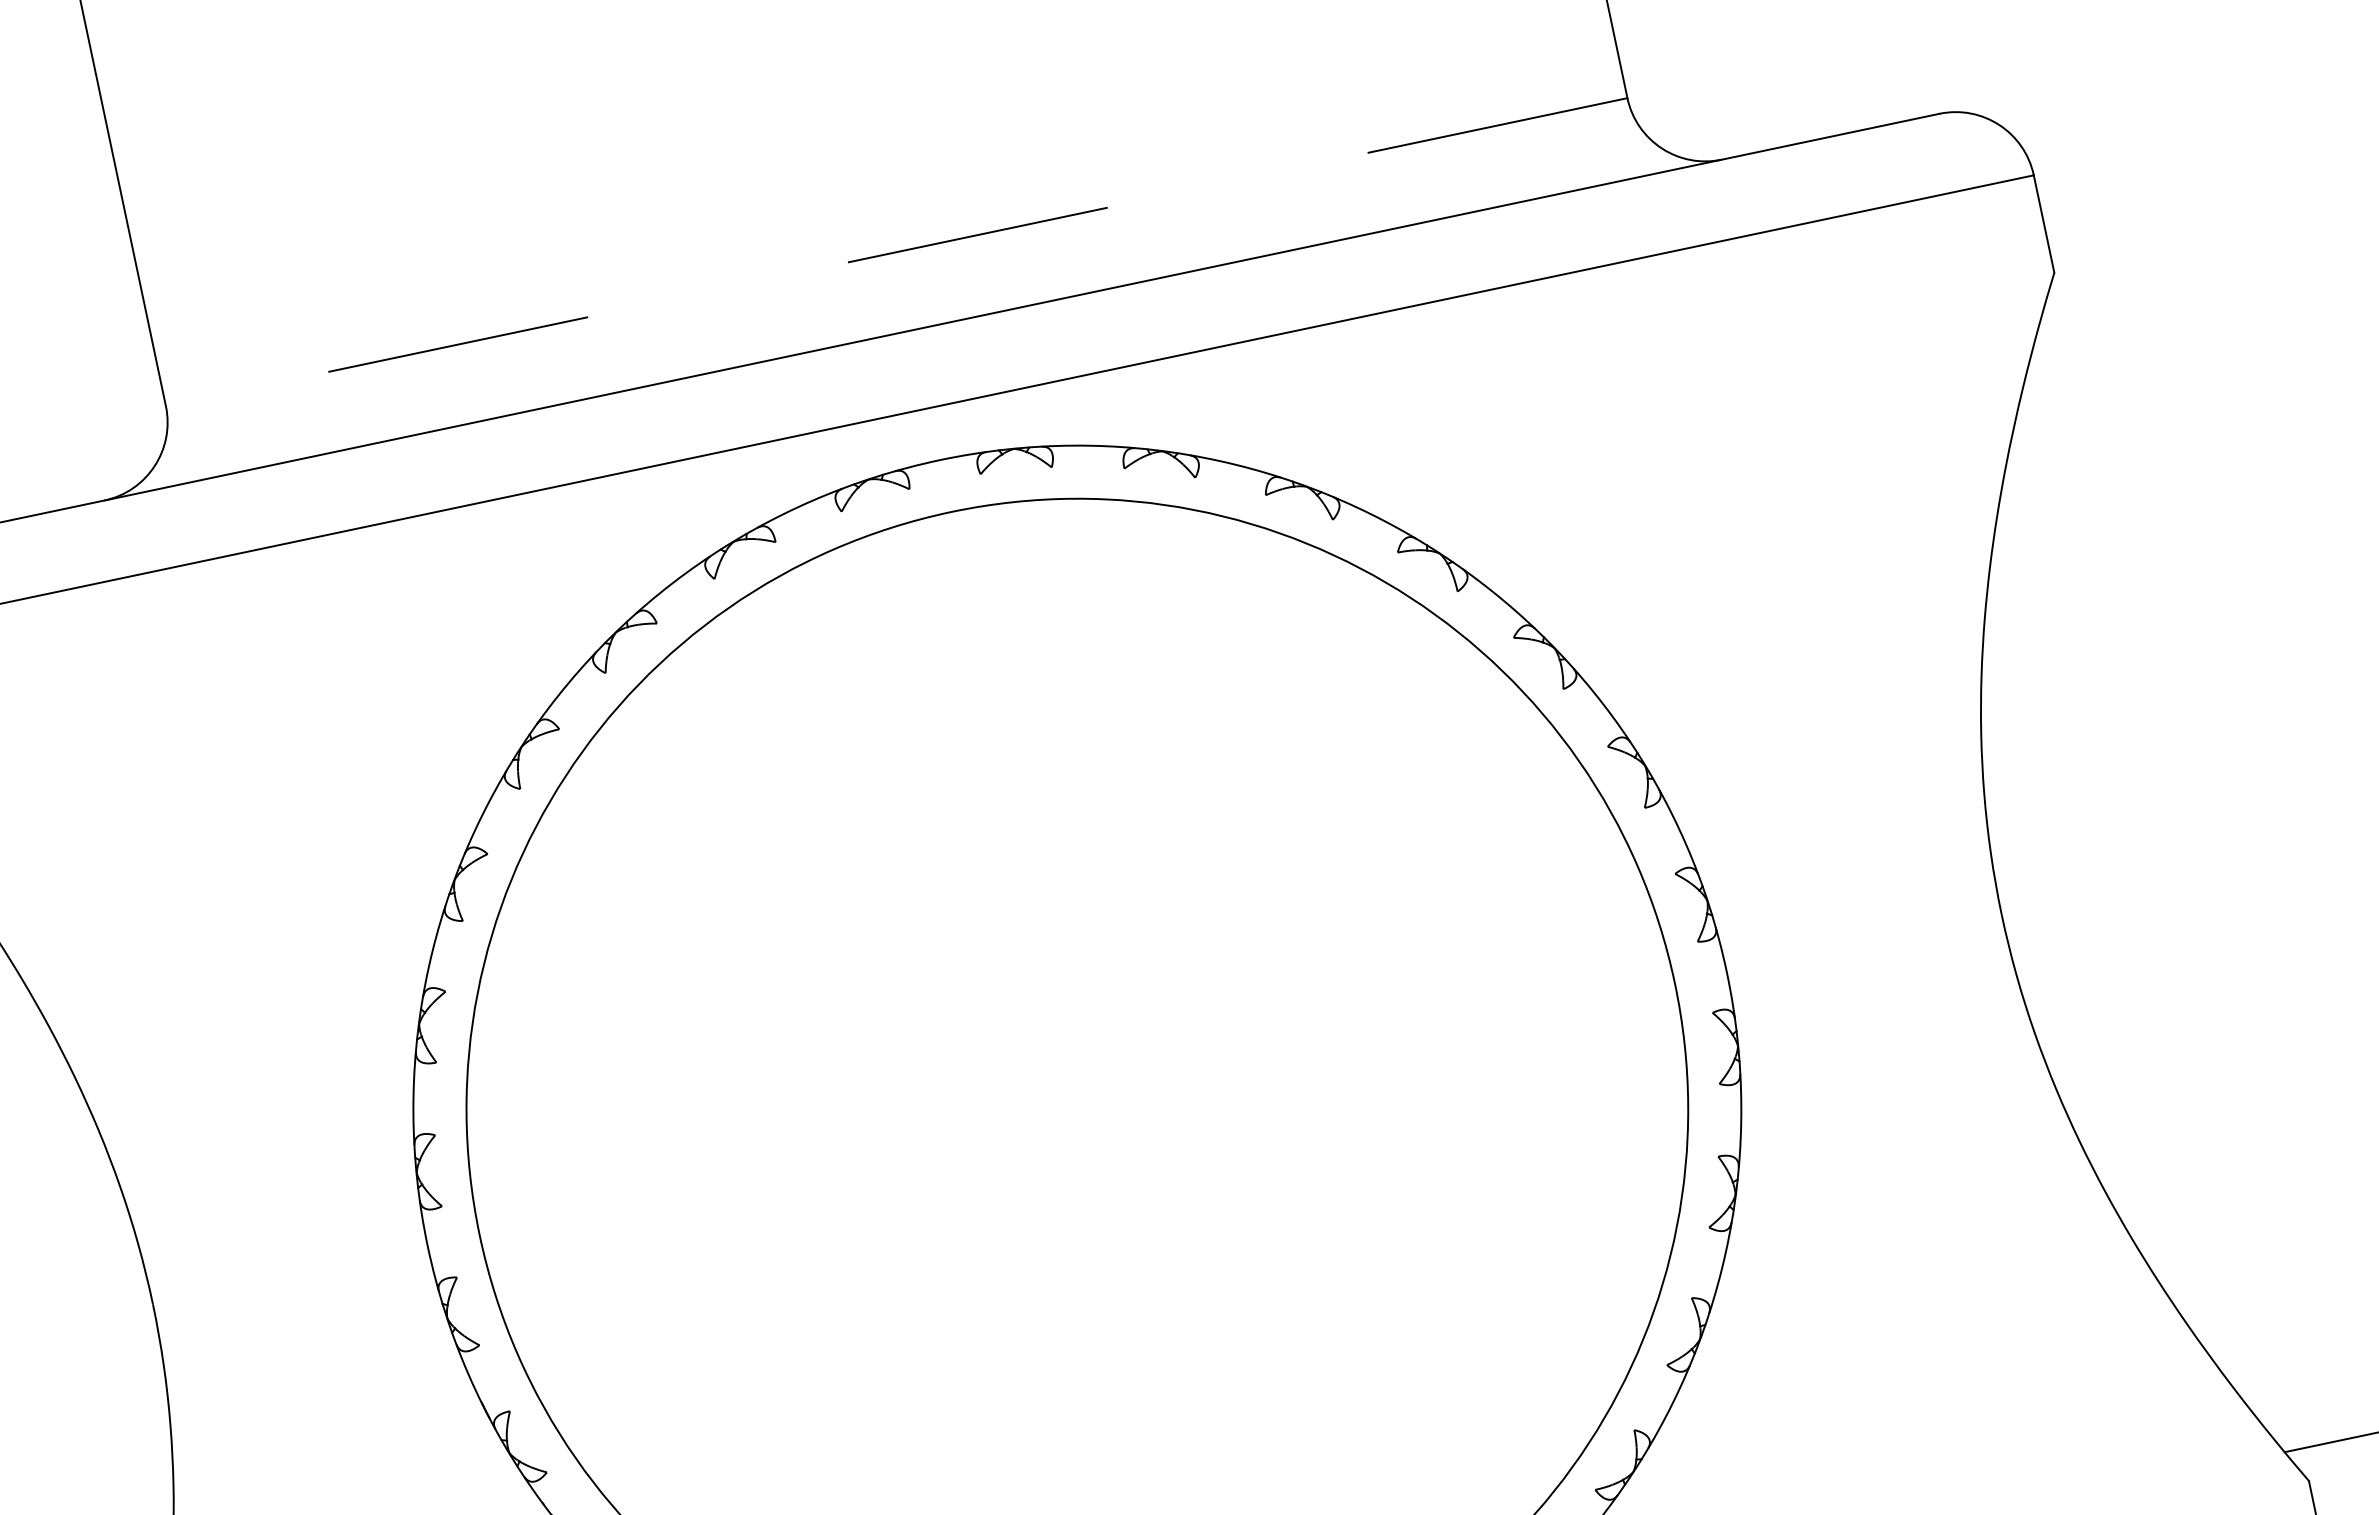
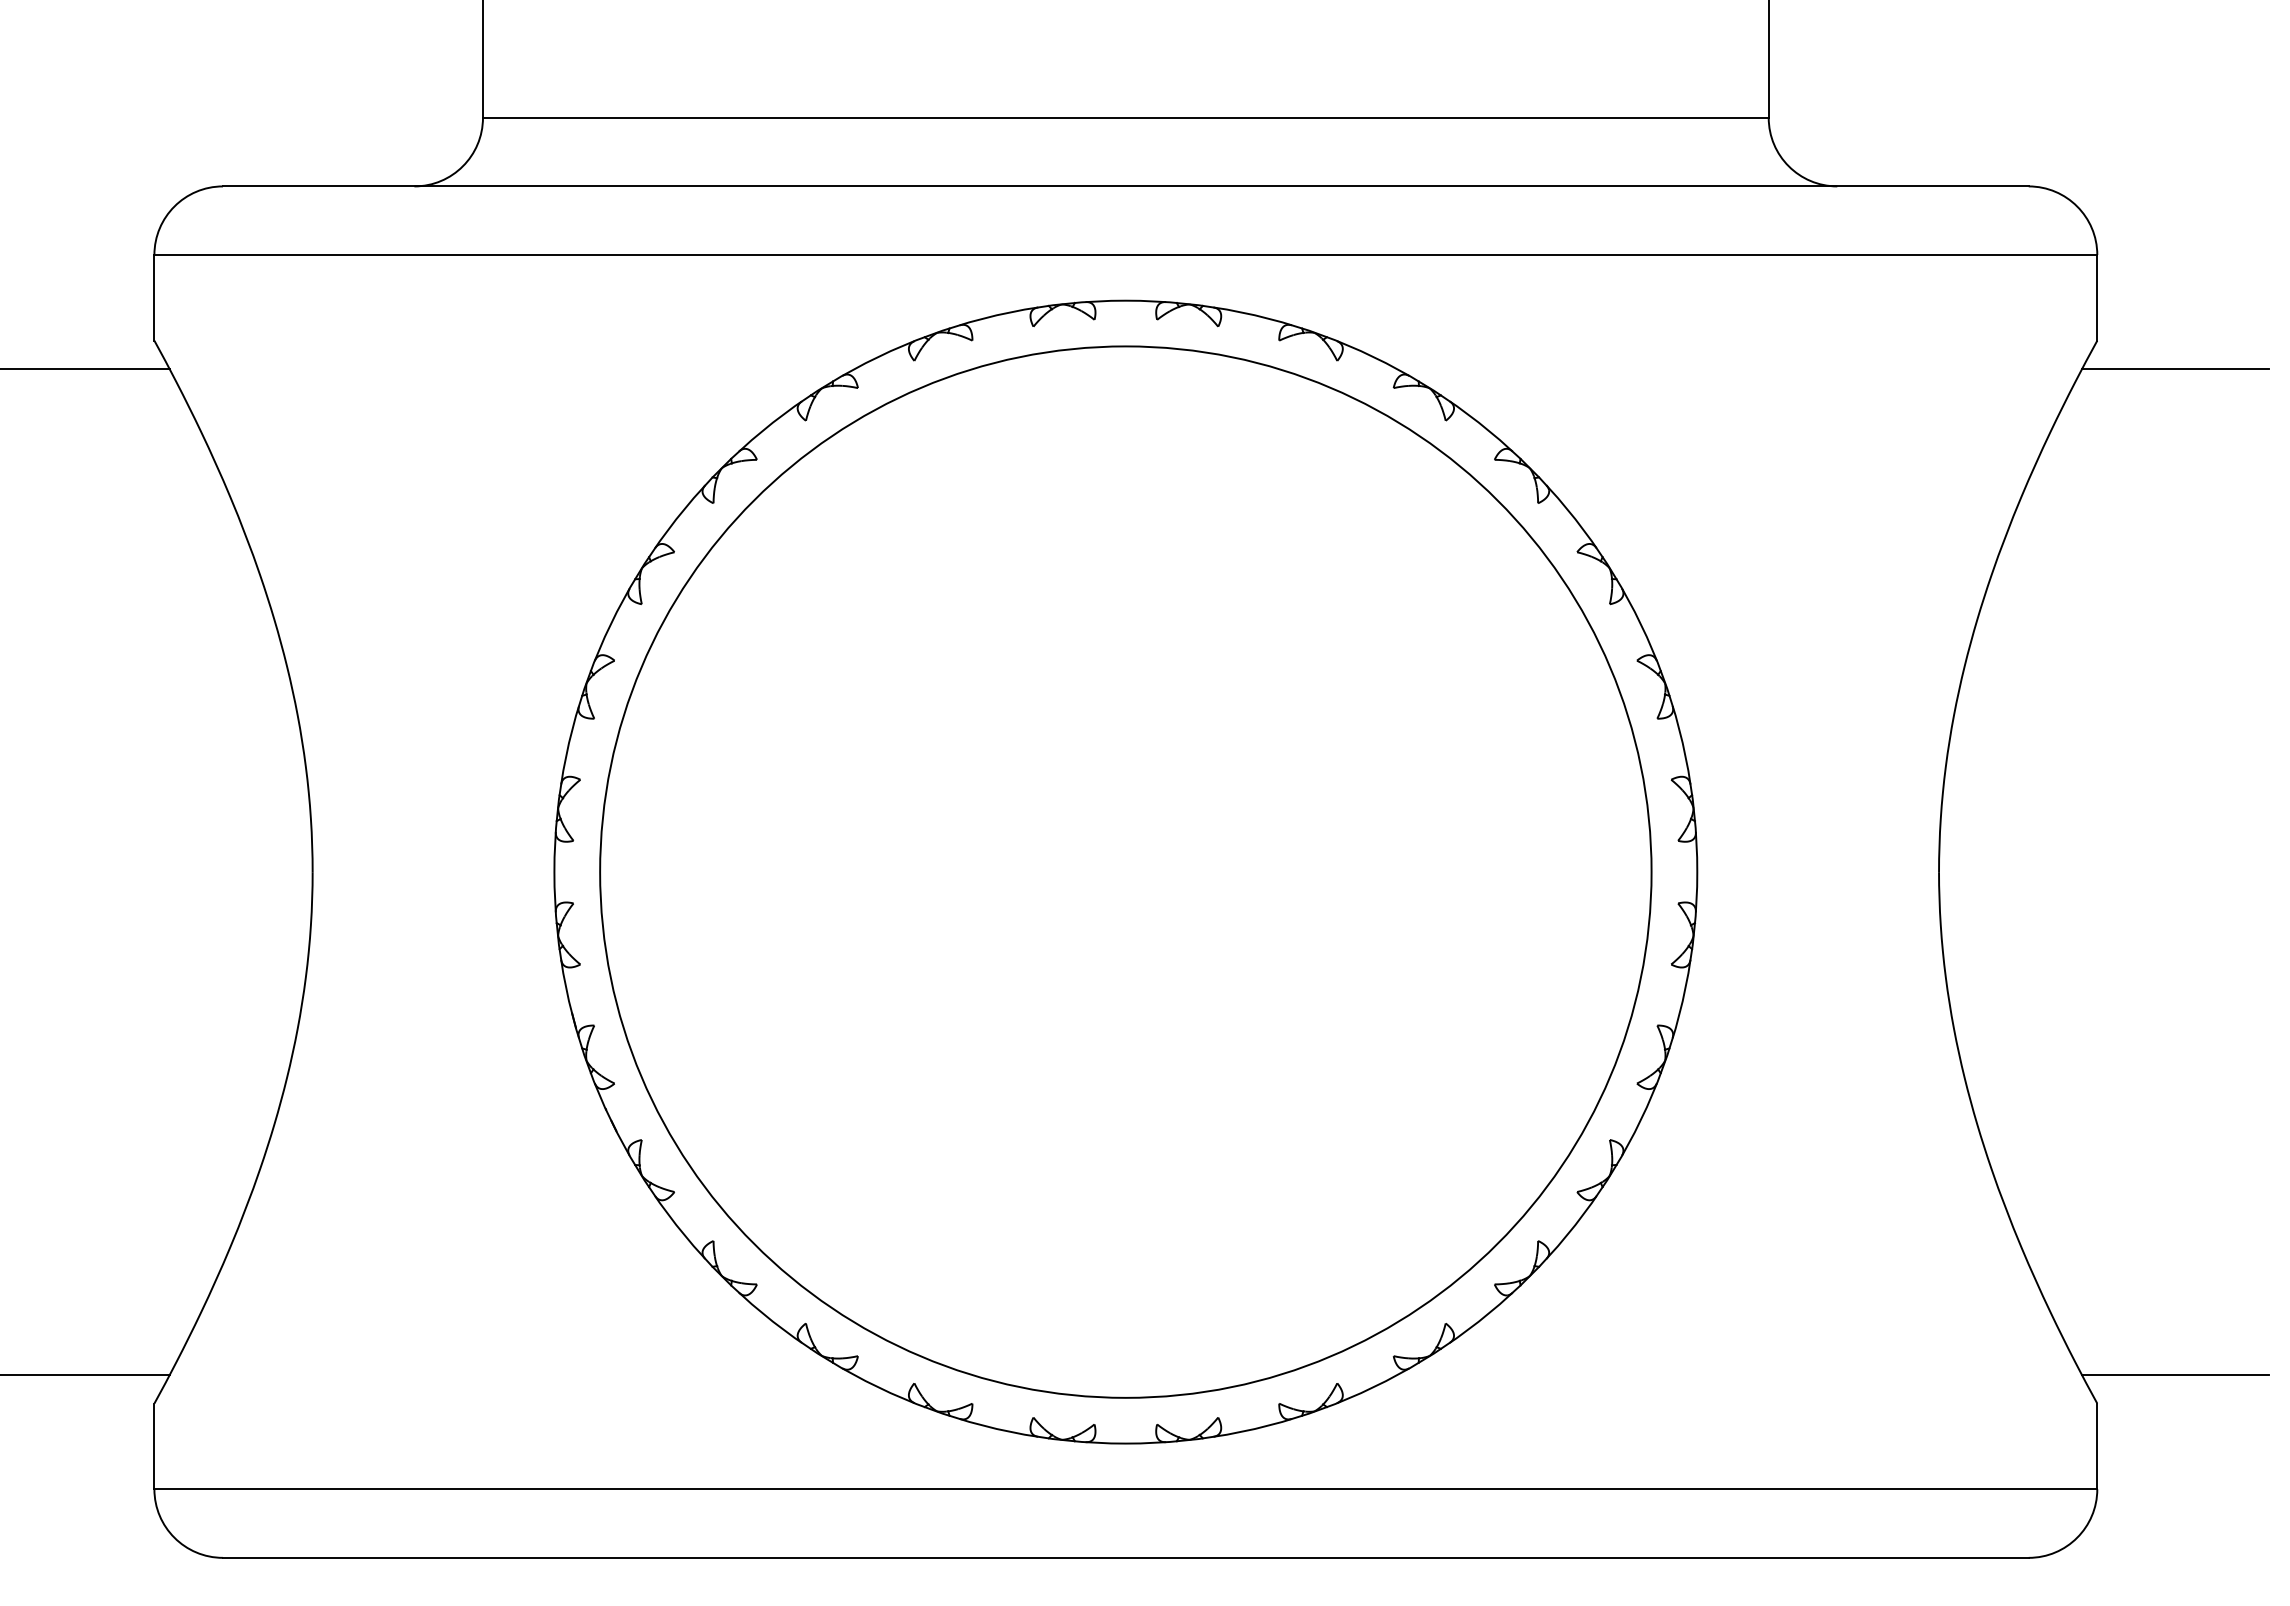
line: (896, 251) -> (1125, 117), dashed -> solid
line: (2150, 286) -> (2175, 369), added

